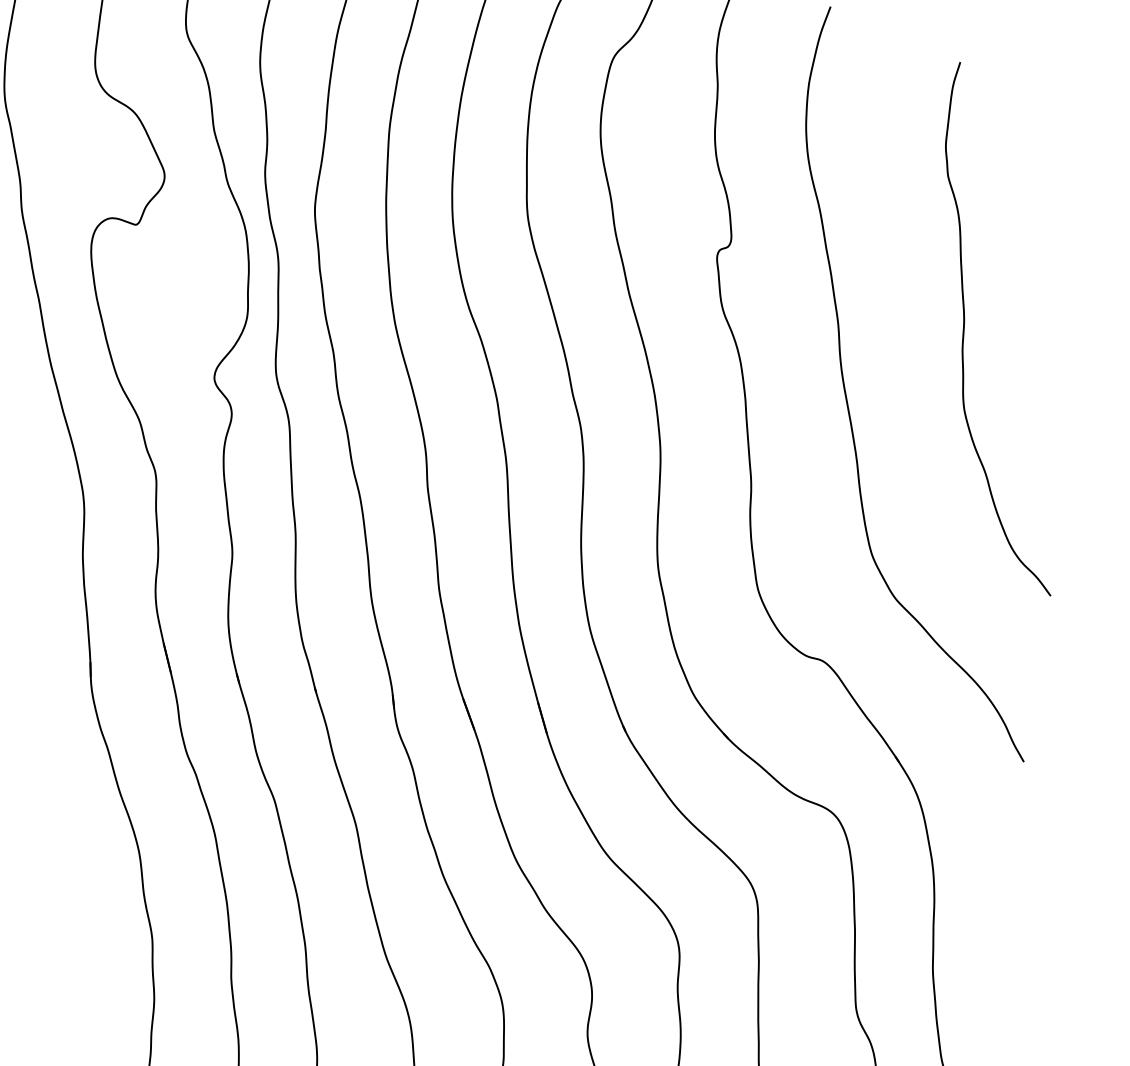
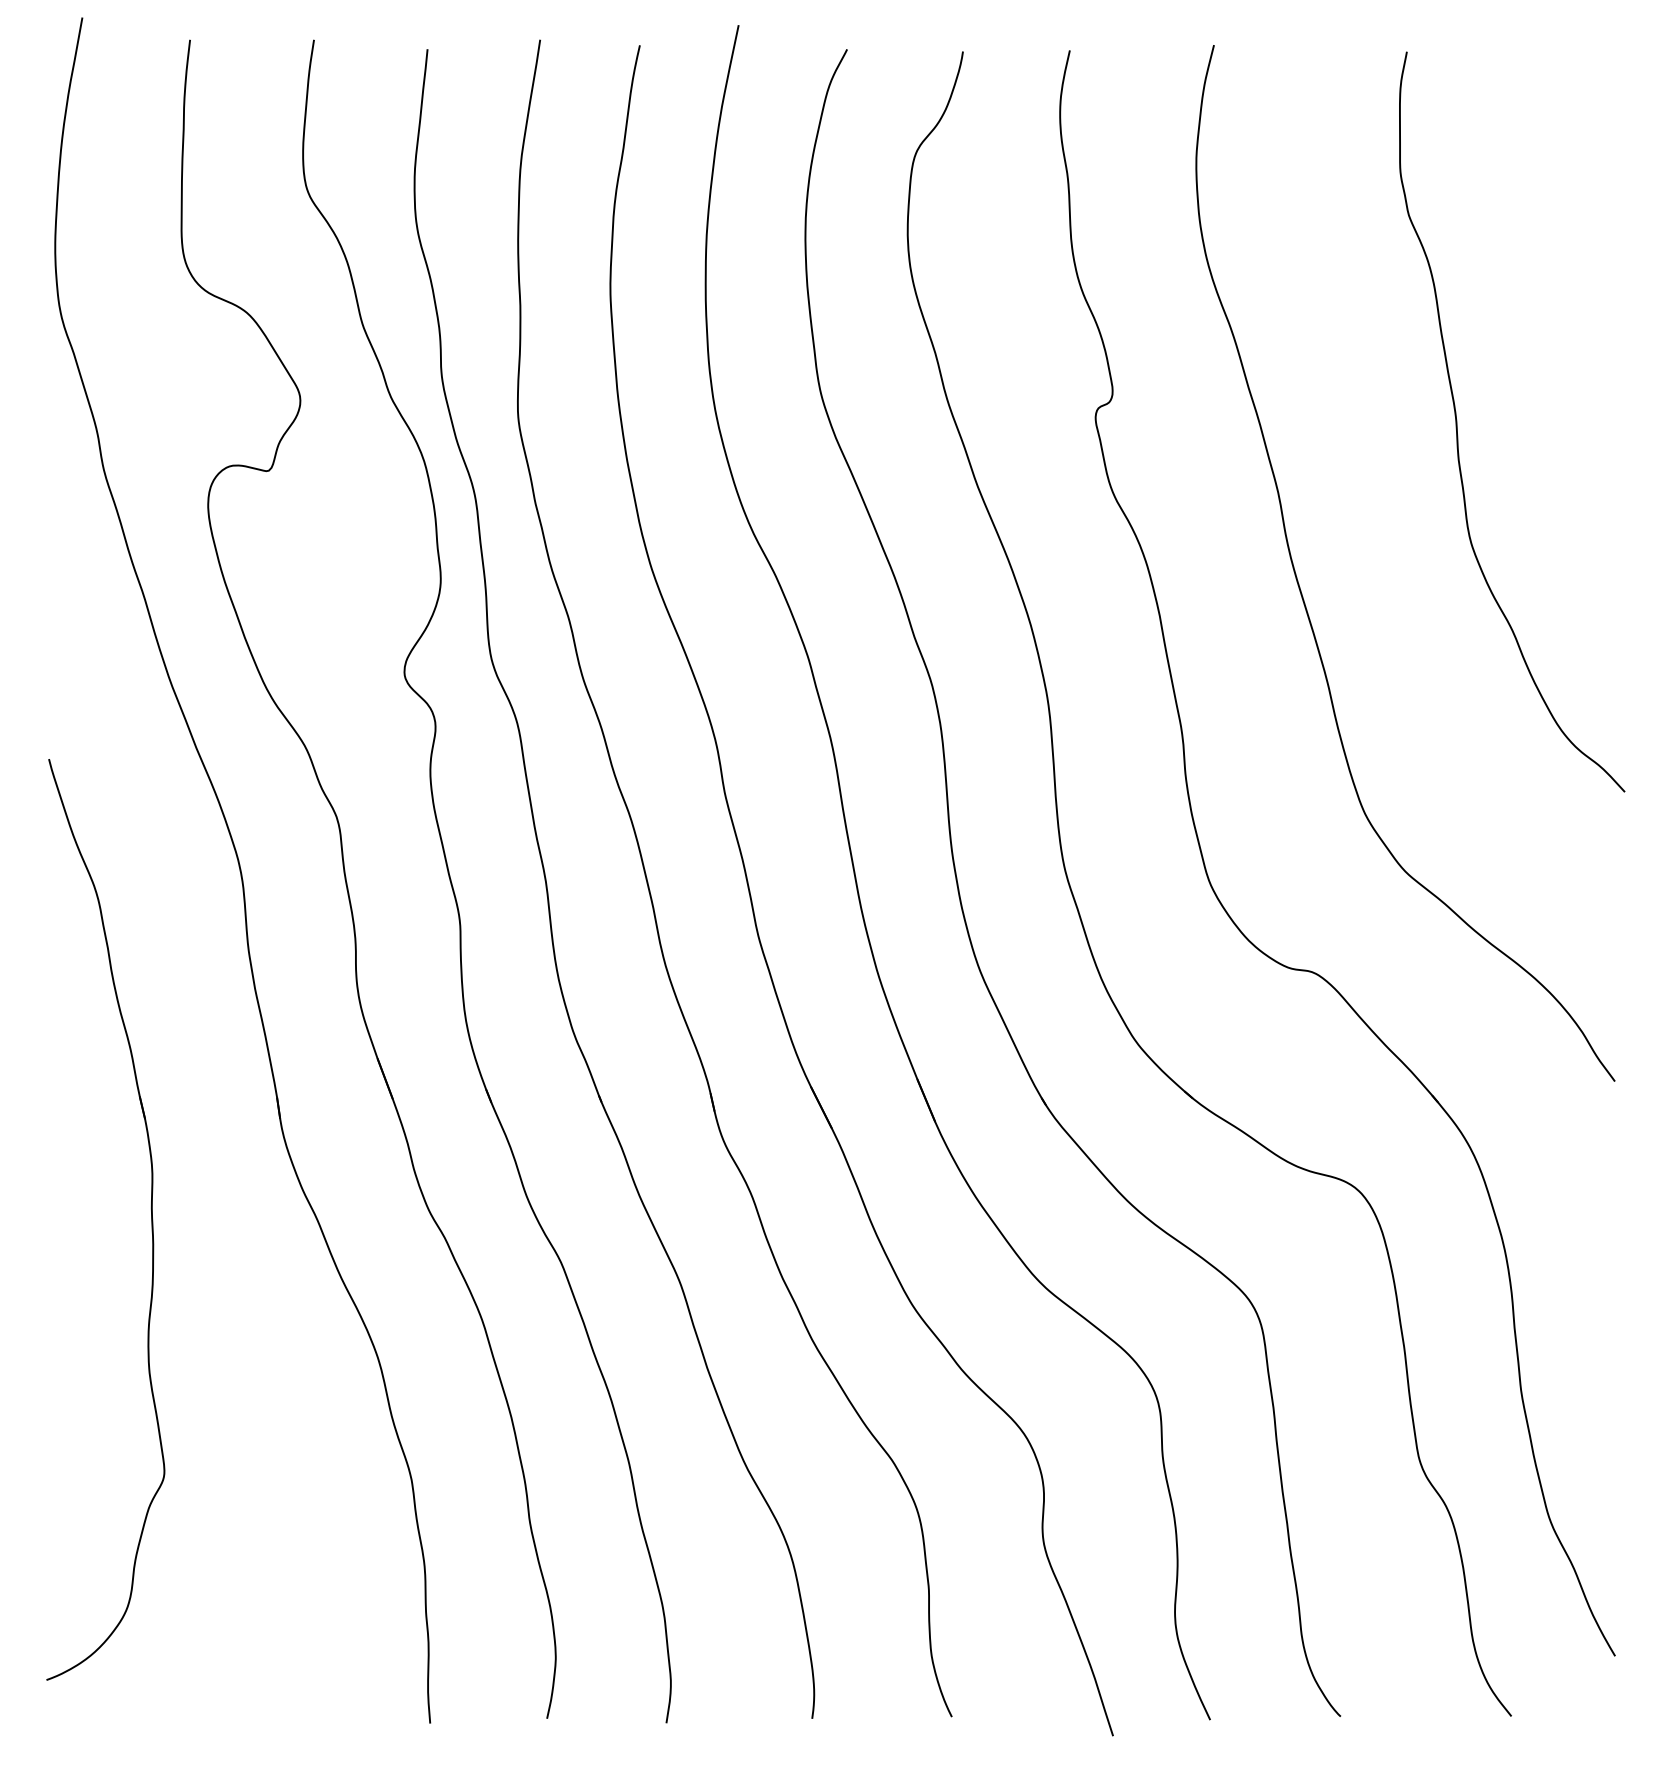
curve: (964, 323) -> (1457, 421), moved

